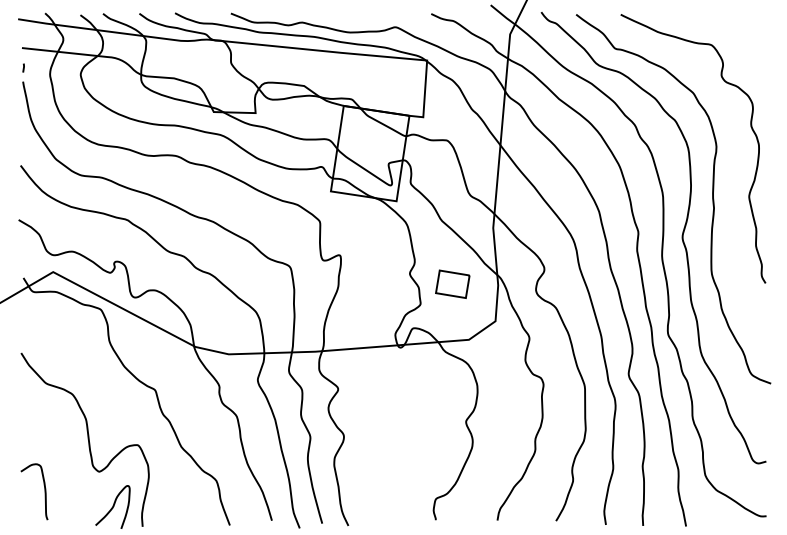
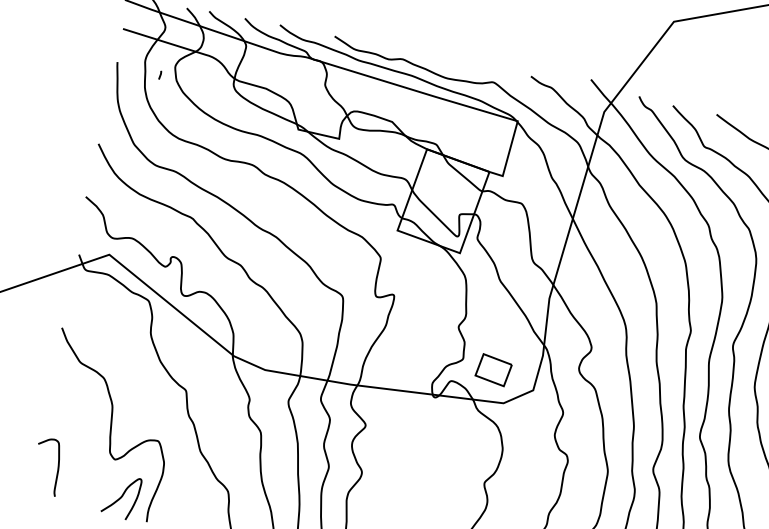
line: (23, 67) -> (160, 74), moved
part: (452, 283) -> (493, 369), moved

